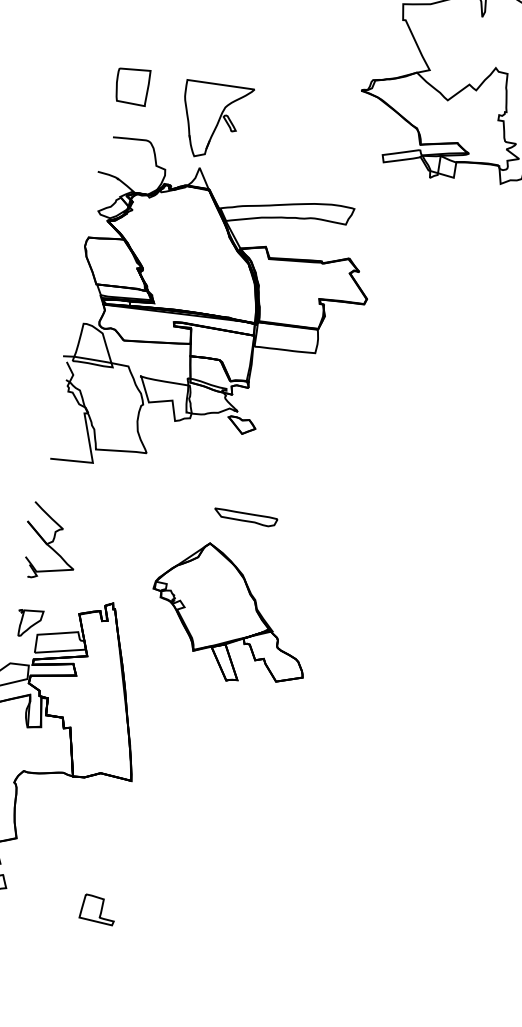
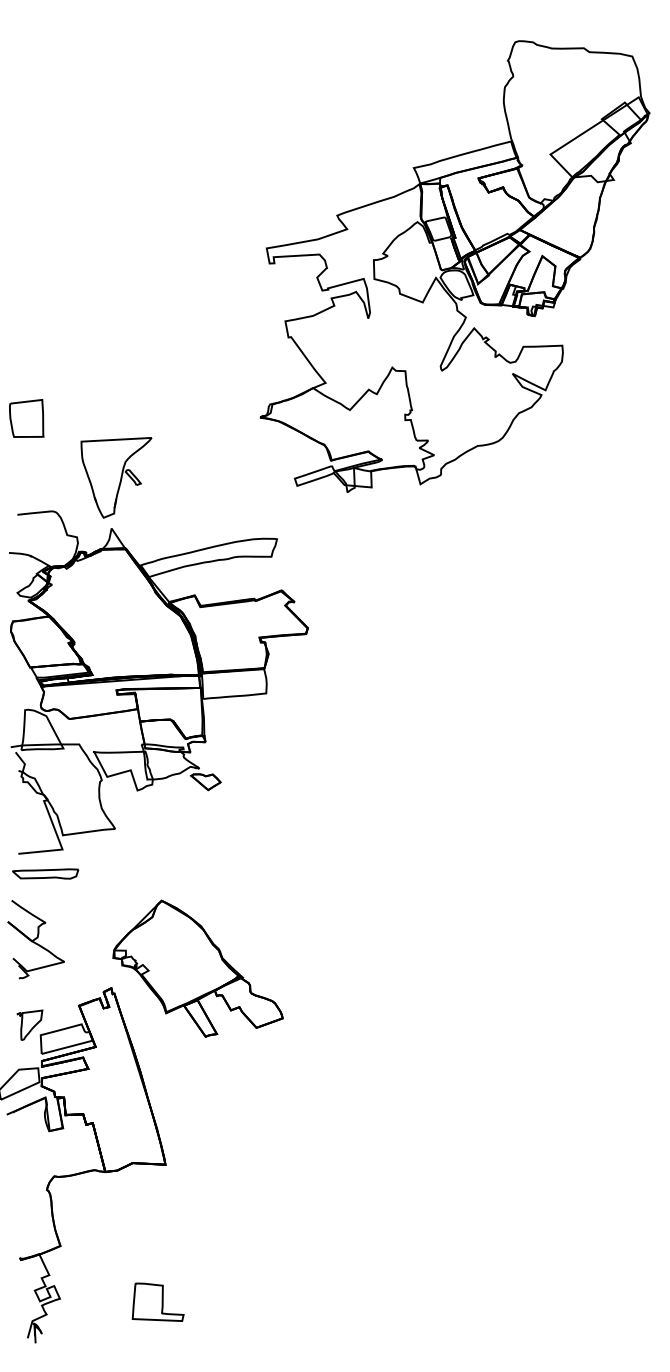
part: (132, 85) -> (26, 418), moved
part: (245, 516) -> (45, 873), moved
part: (231, 614) -> (197, 968), moved
part: (98, 908) -> (157, 1301), size x1.43

